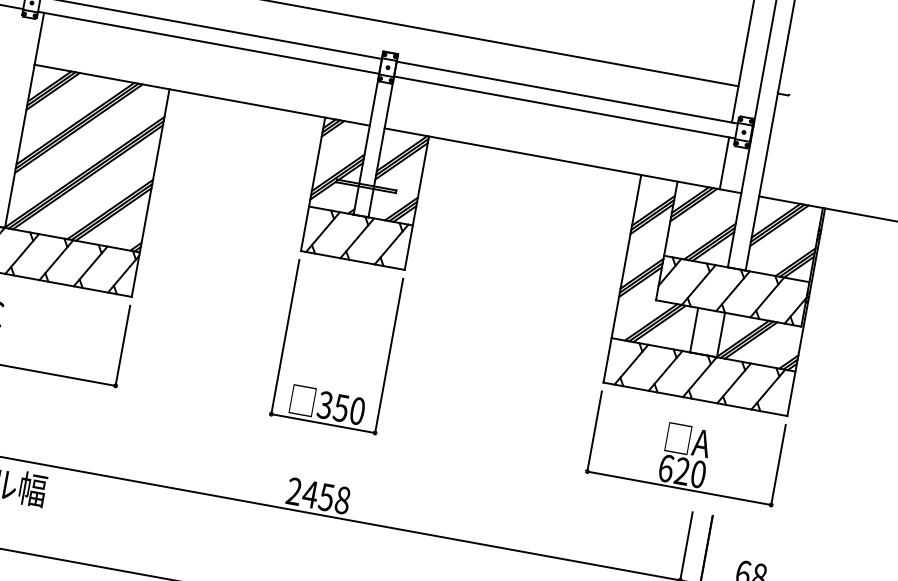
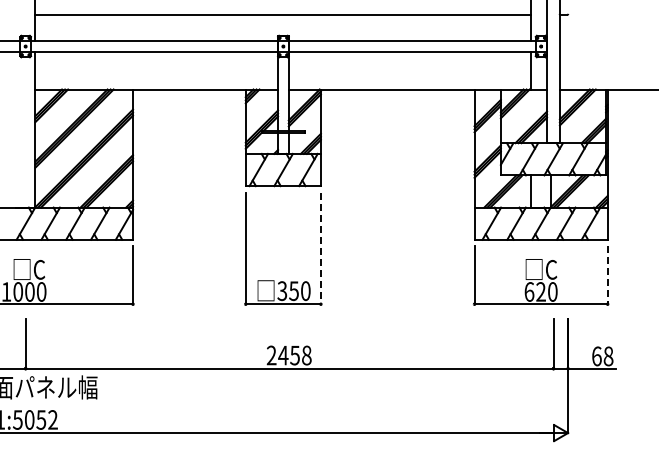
line: (388, 355) -> (320, 248), solid -> dashed
text: (702, 442) -> (551, 269), □A -> □C
line: (778, 465) -> (607, 275), solid -> dashed

